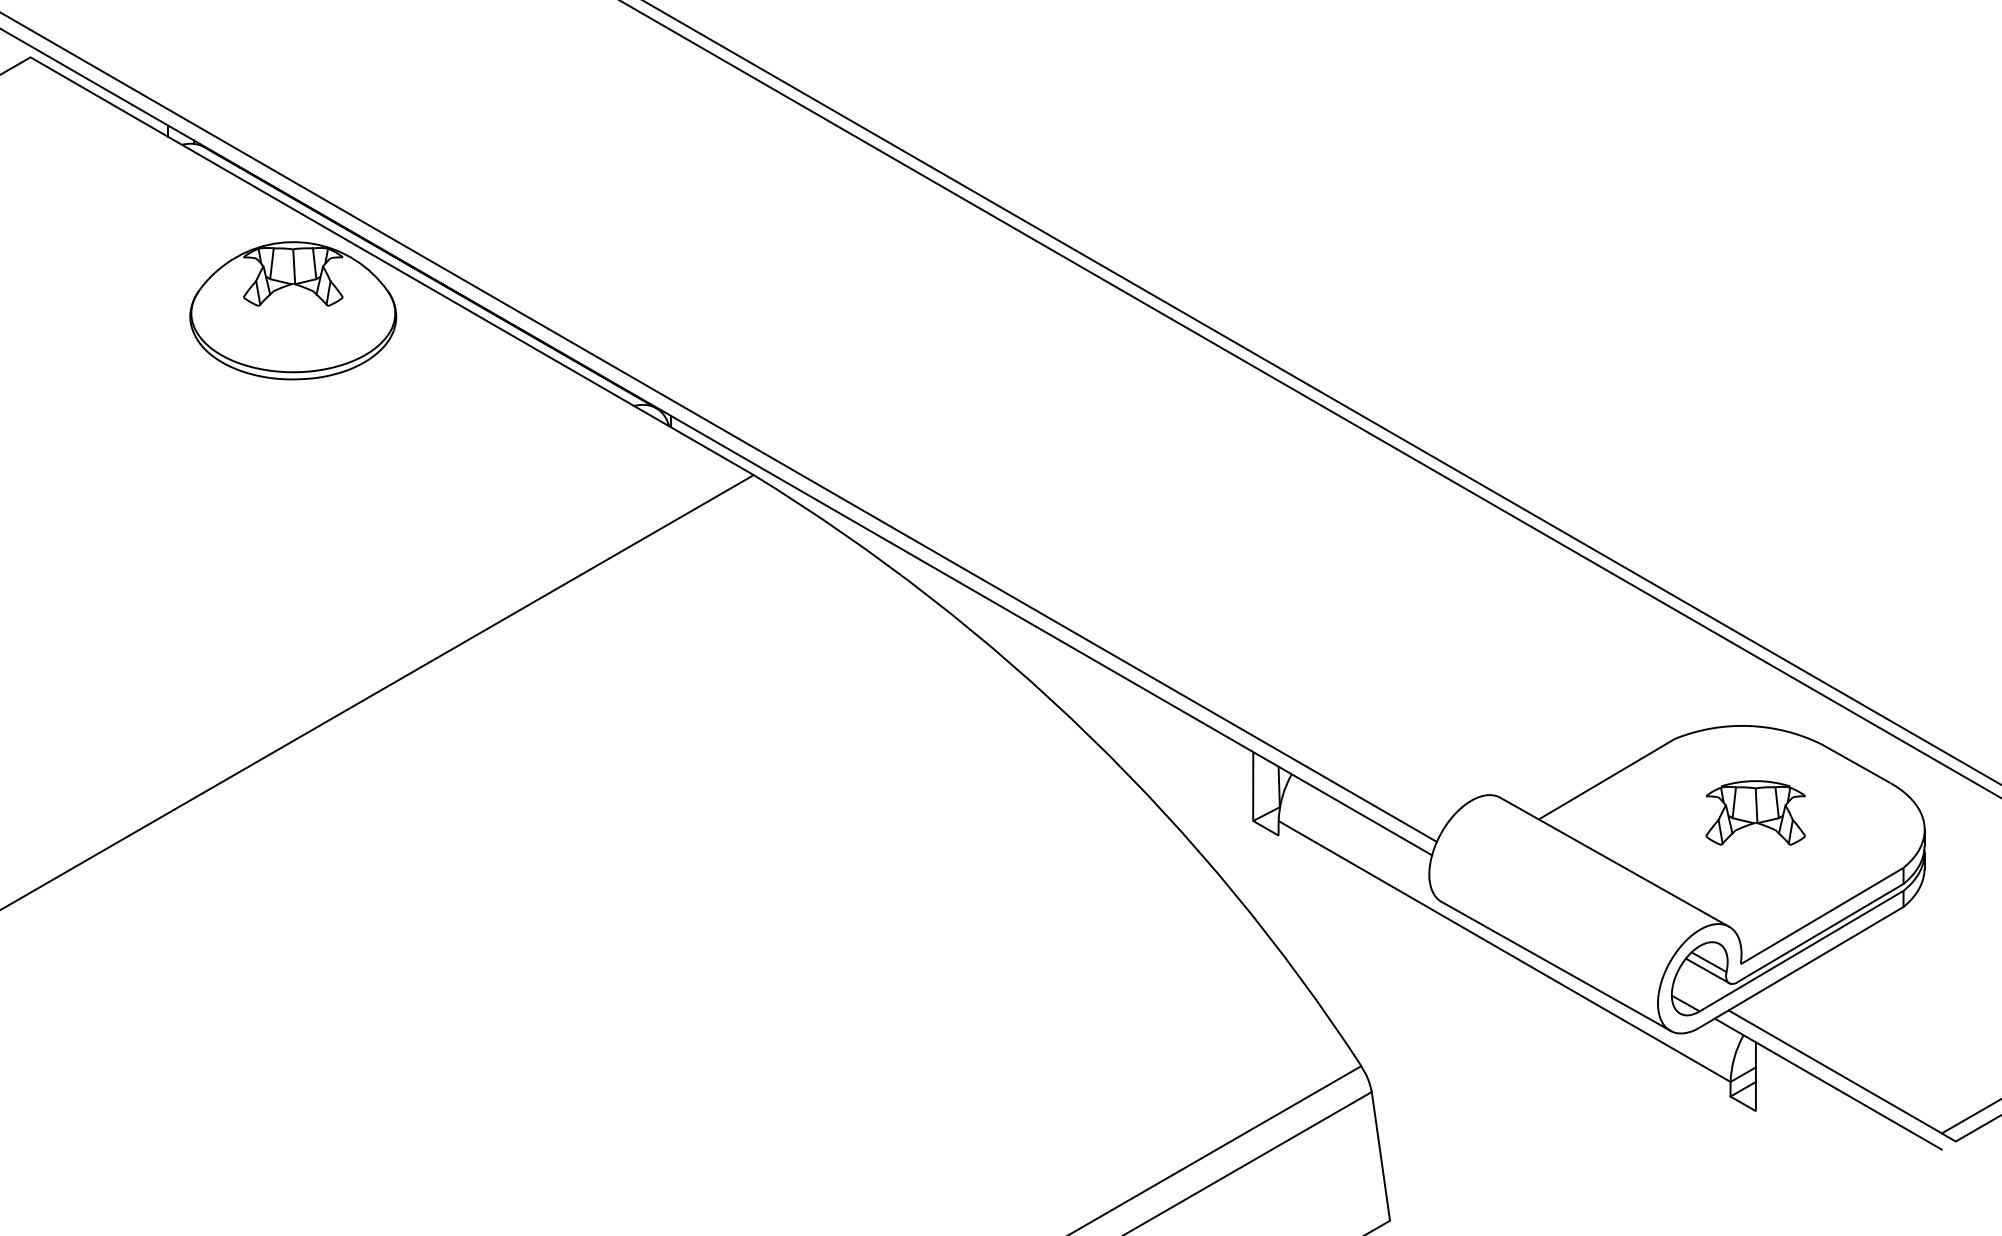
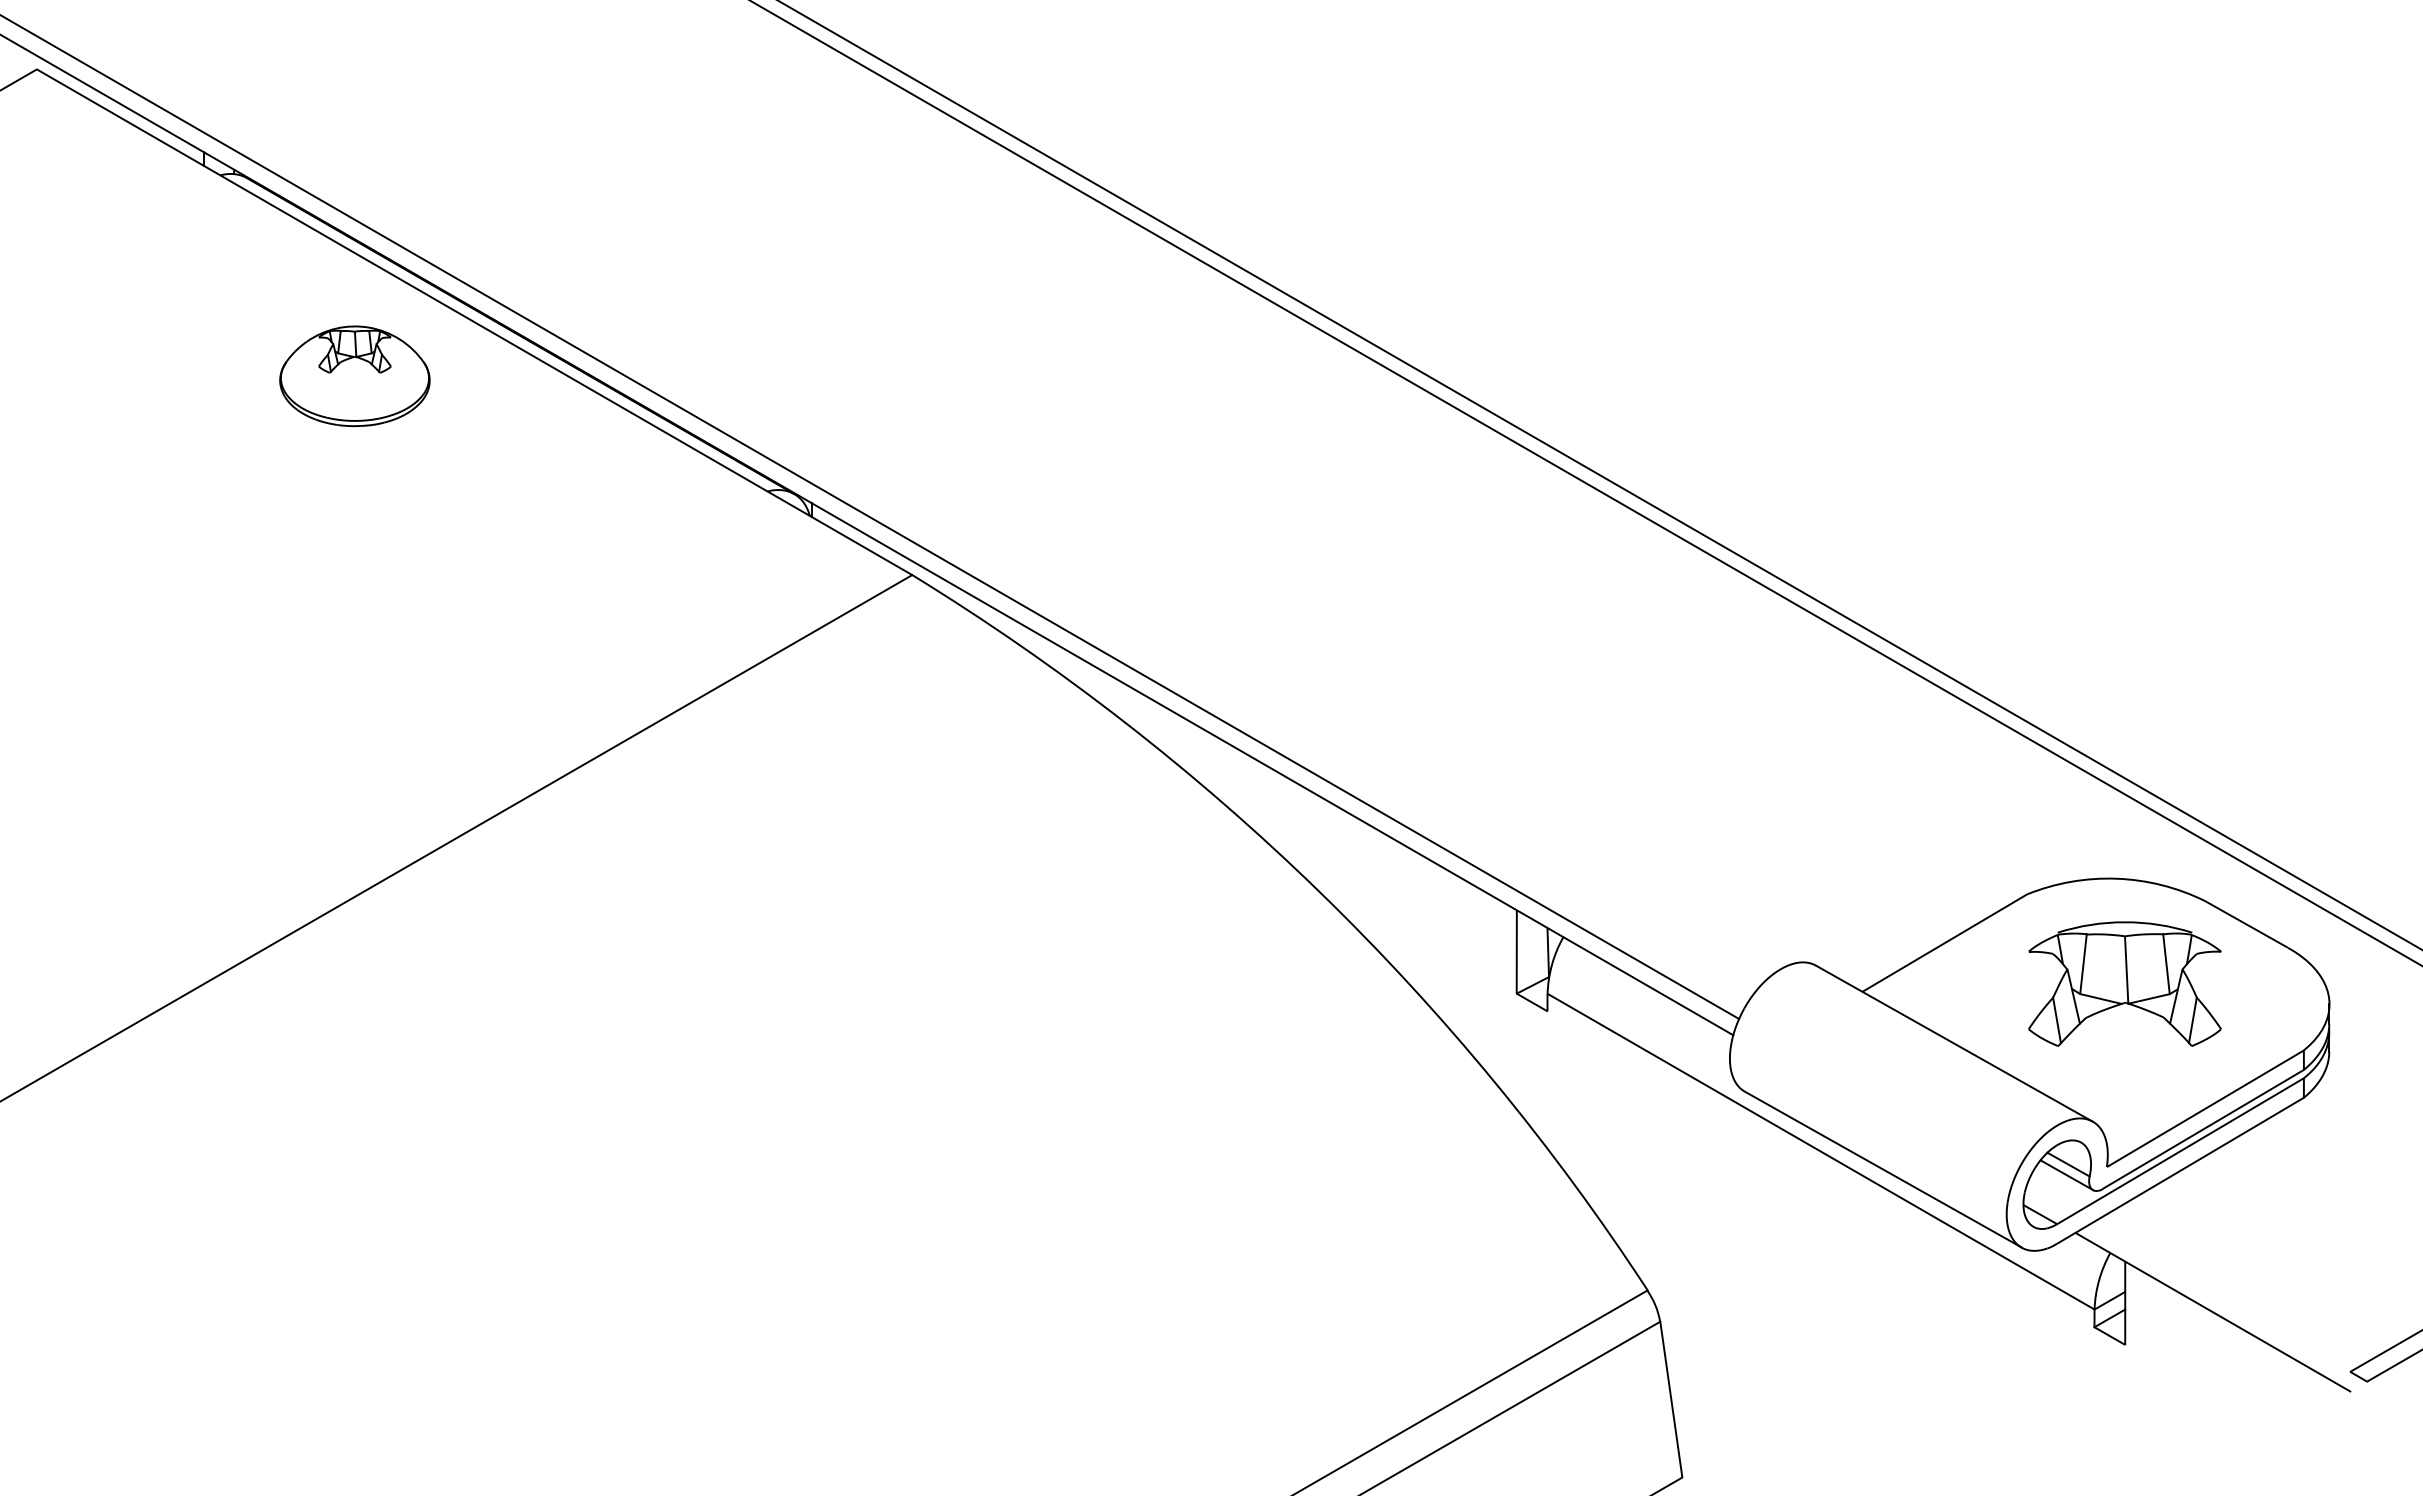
part: (292, 311) -> (354, 376), size x0.6
part: (1755, 812) -> (2124, 983), size x1.6
line: (1835, 1071) -> (2221, 1297), removed

